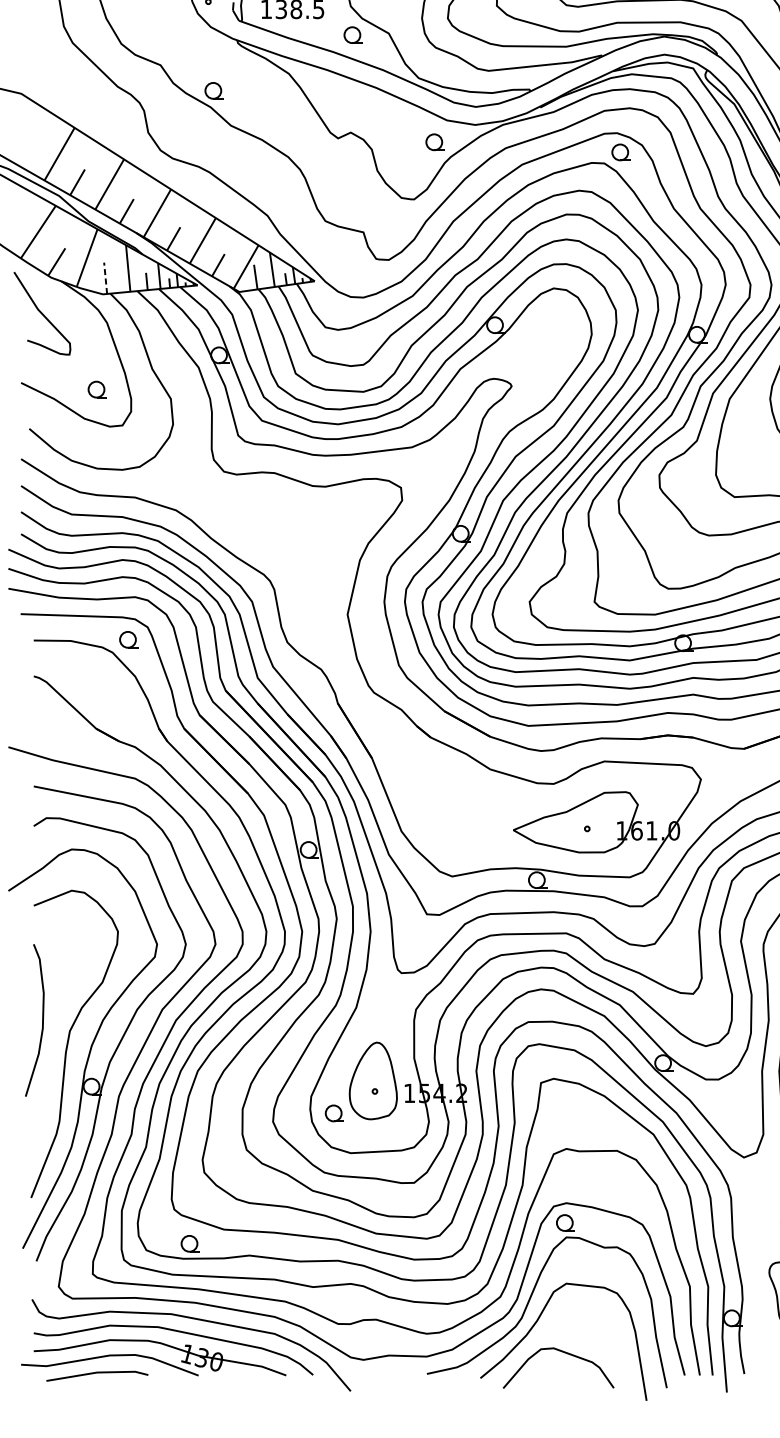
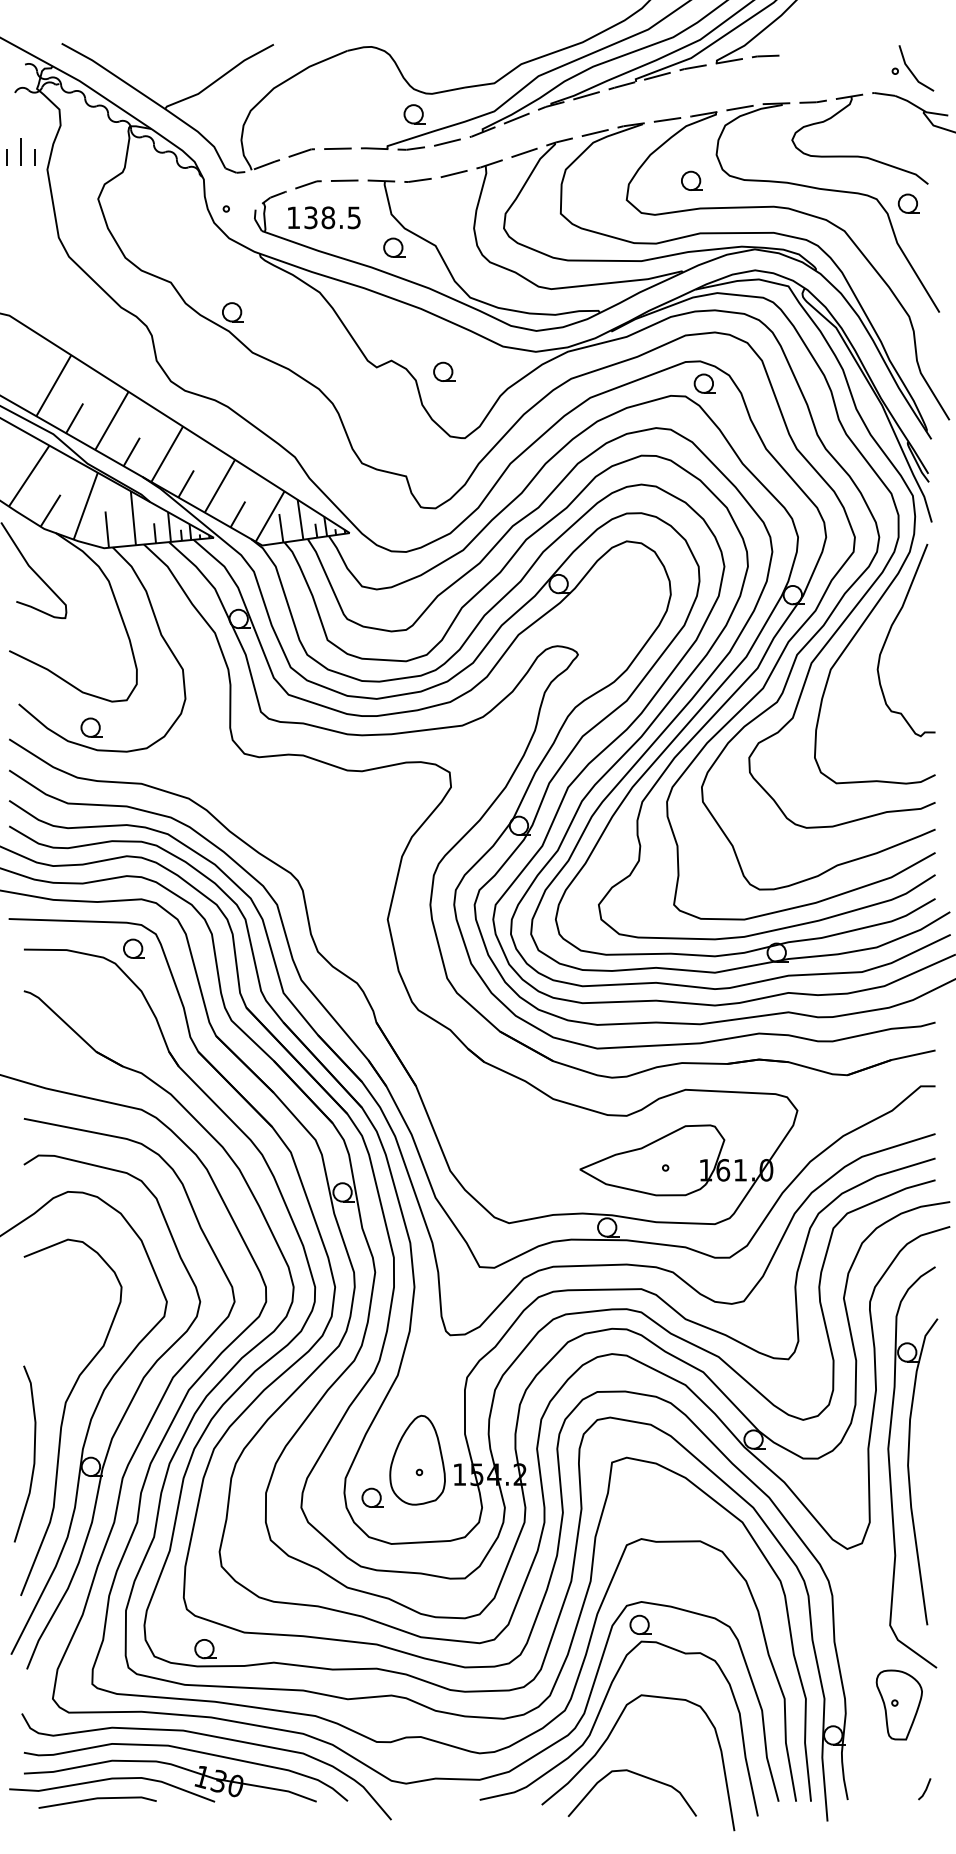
part: (435, 141) -> (444, 371), moved
line: (105, 278) -> (107, 529), dashed -> solid
part: (97, 389) -> (91, 727), moved
curve: (42, 1019) -> (33, 1453), moved

